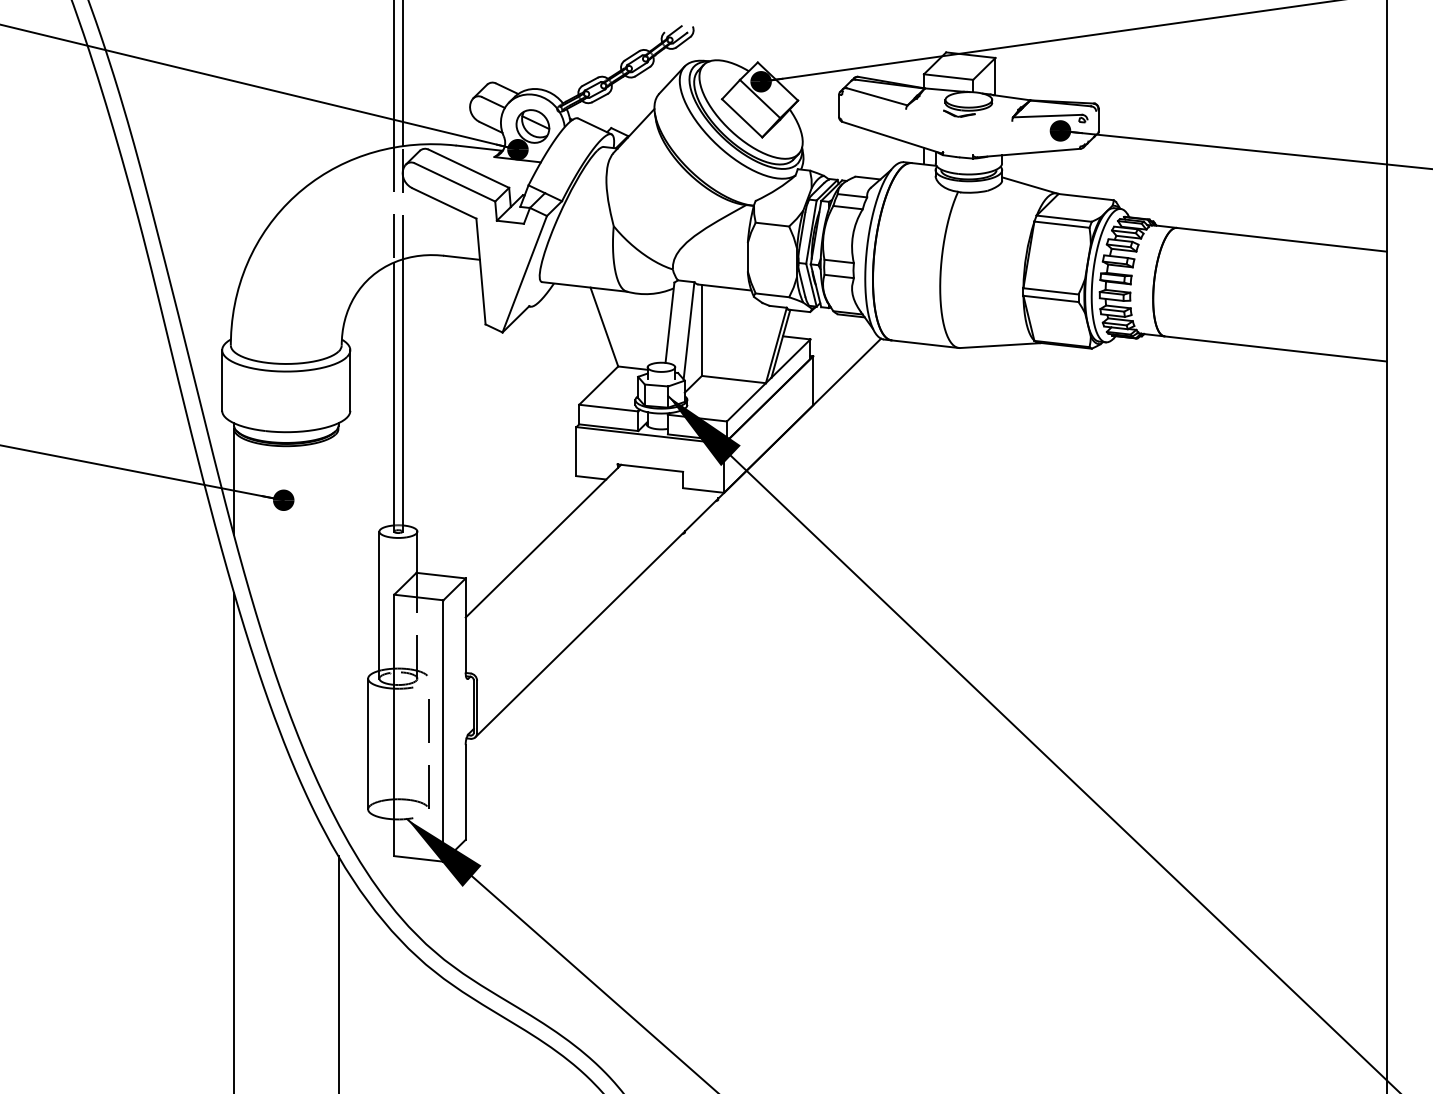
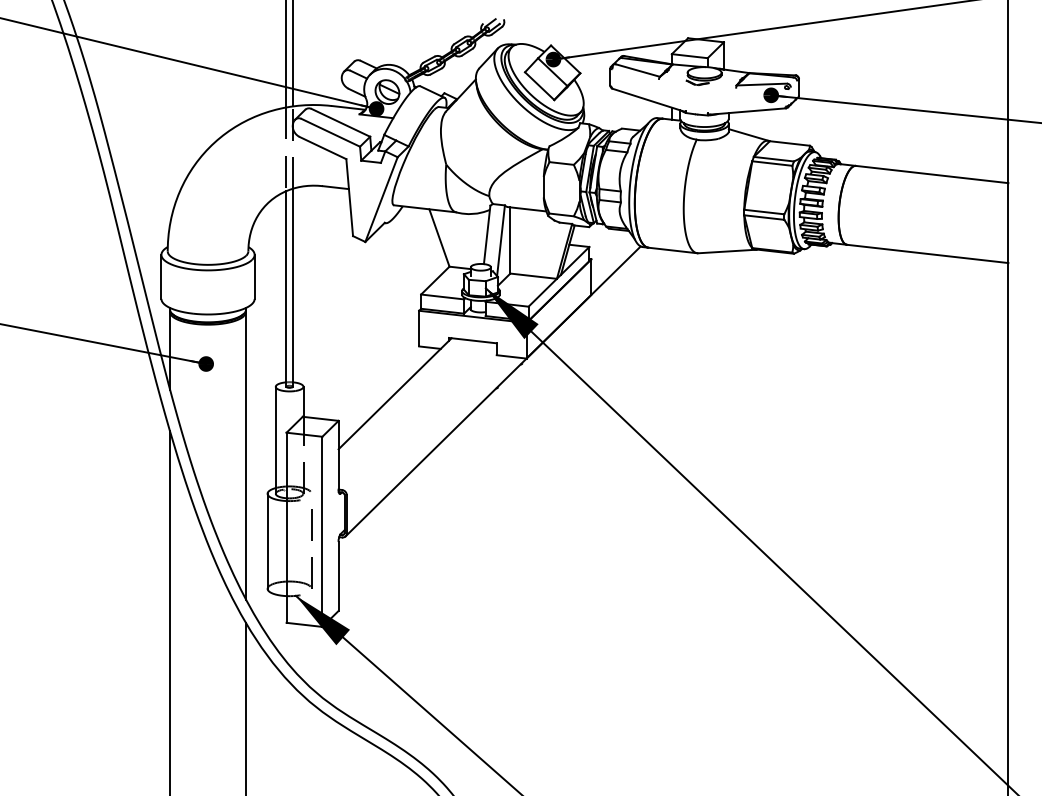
line: (338, 626) -> (246, 455), added

